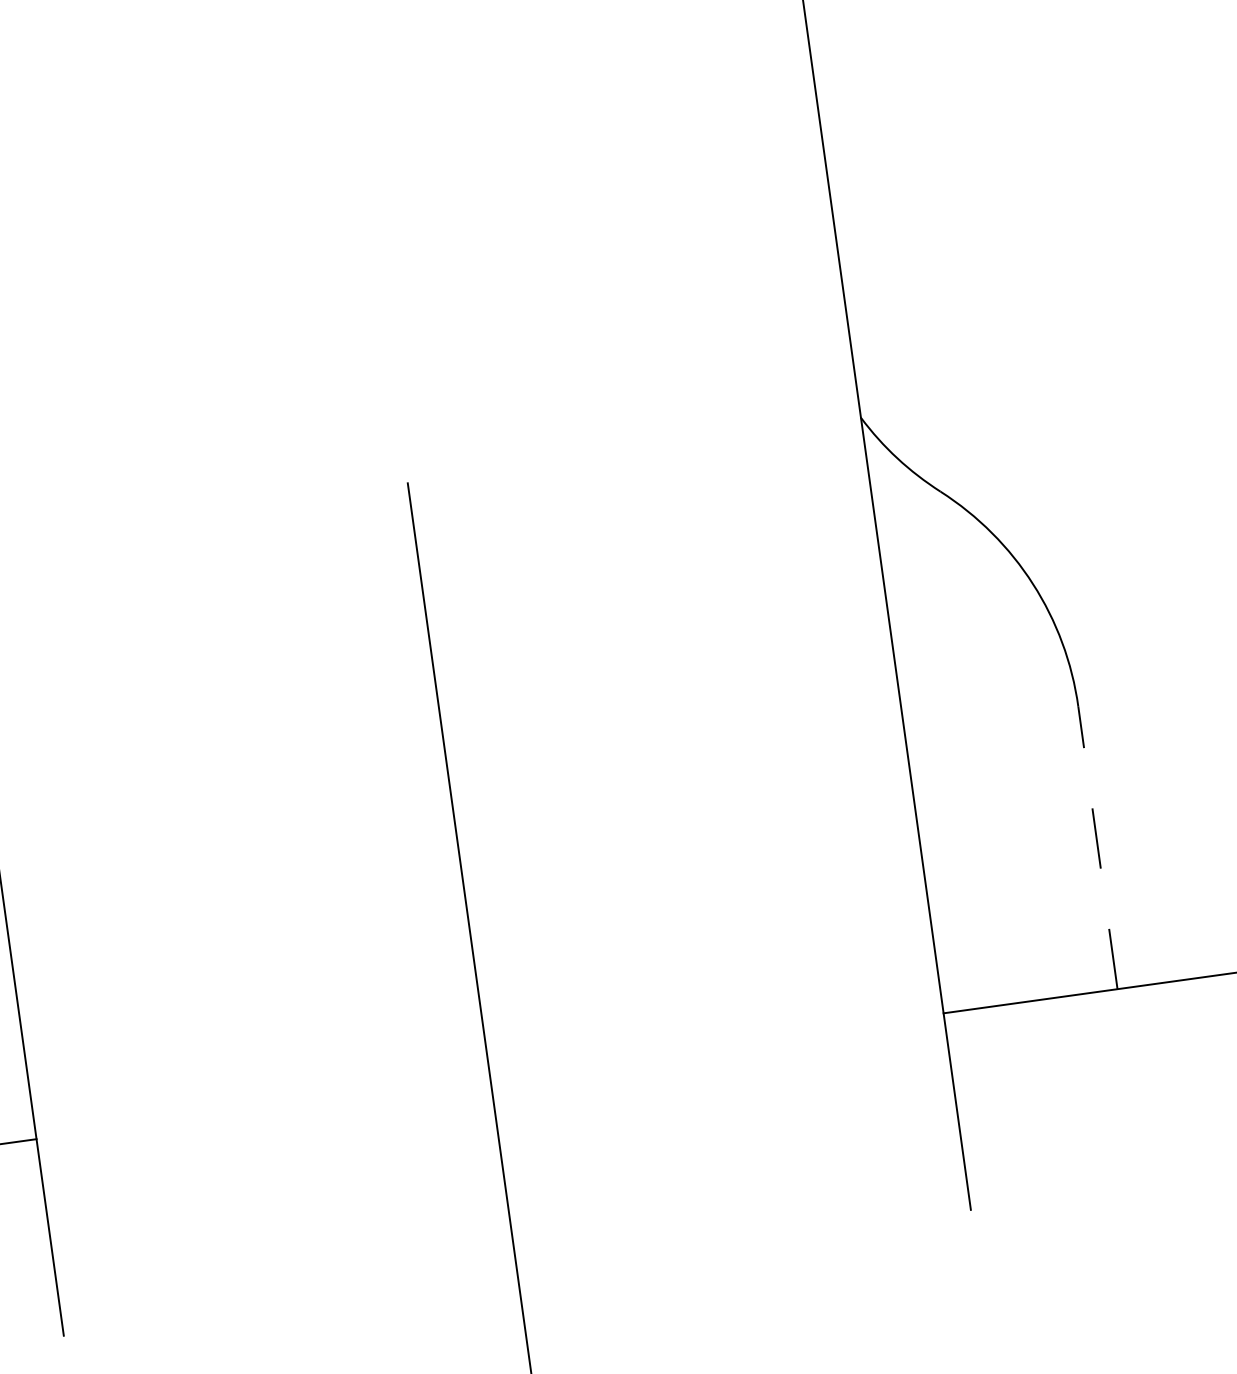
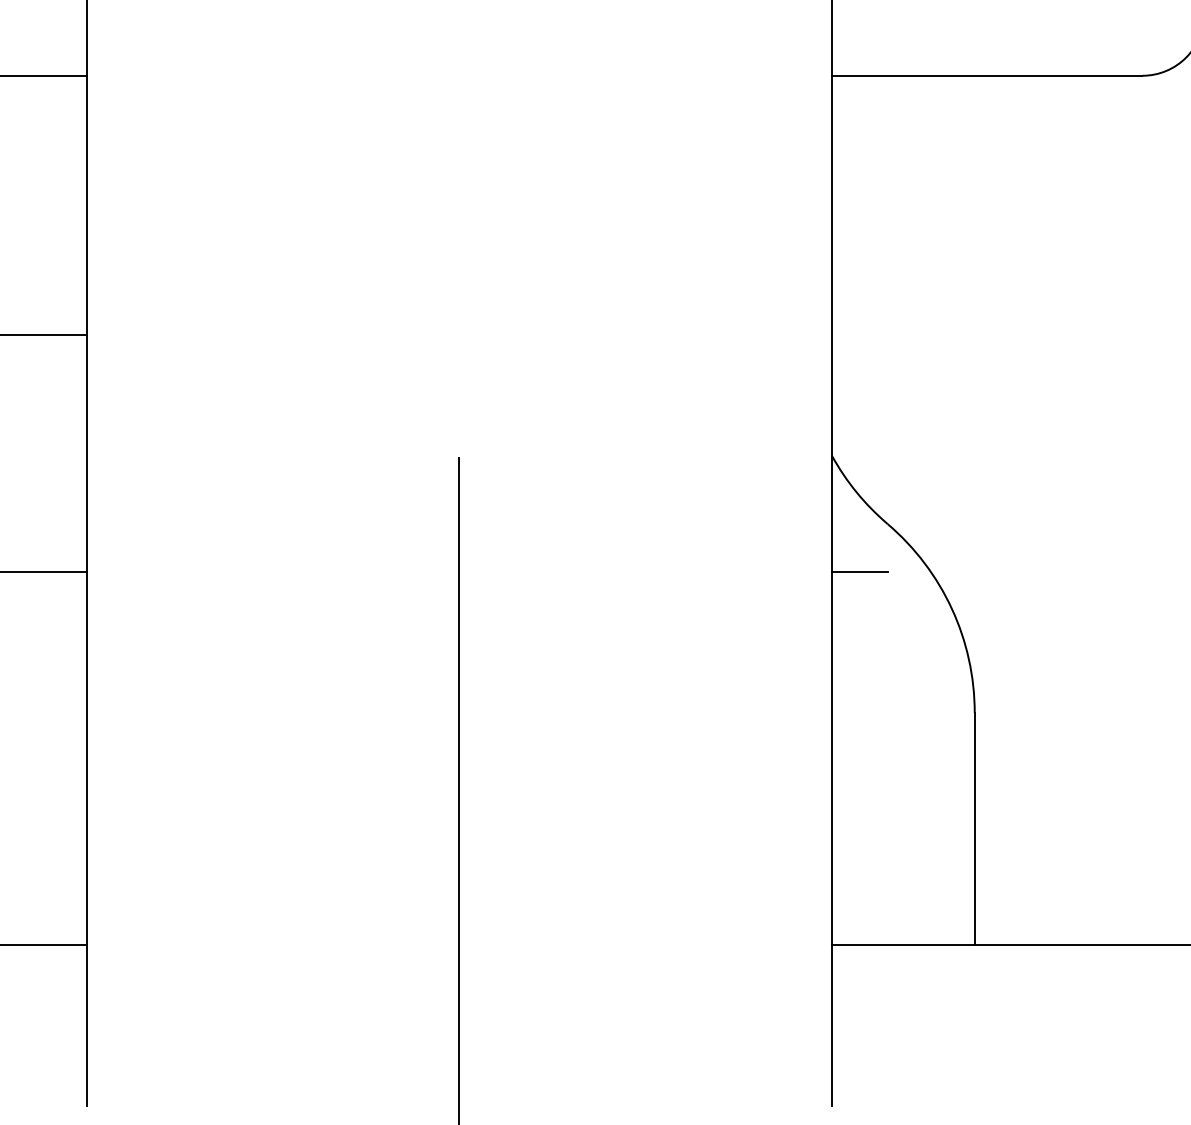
line: (914, 555) -> (859, 572), added
line: (1097, 847) -> (974, 828), dashed -> solid

